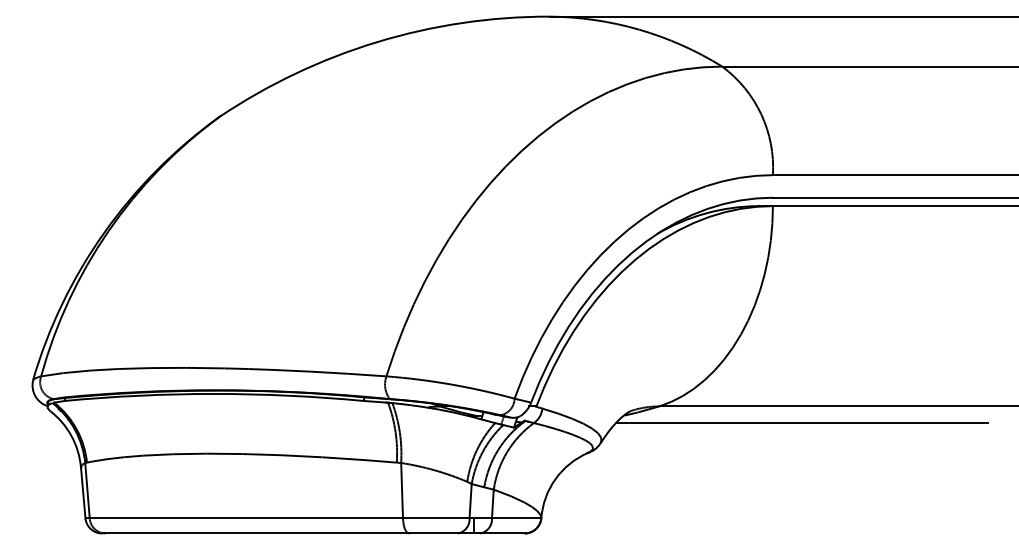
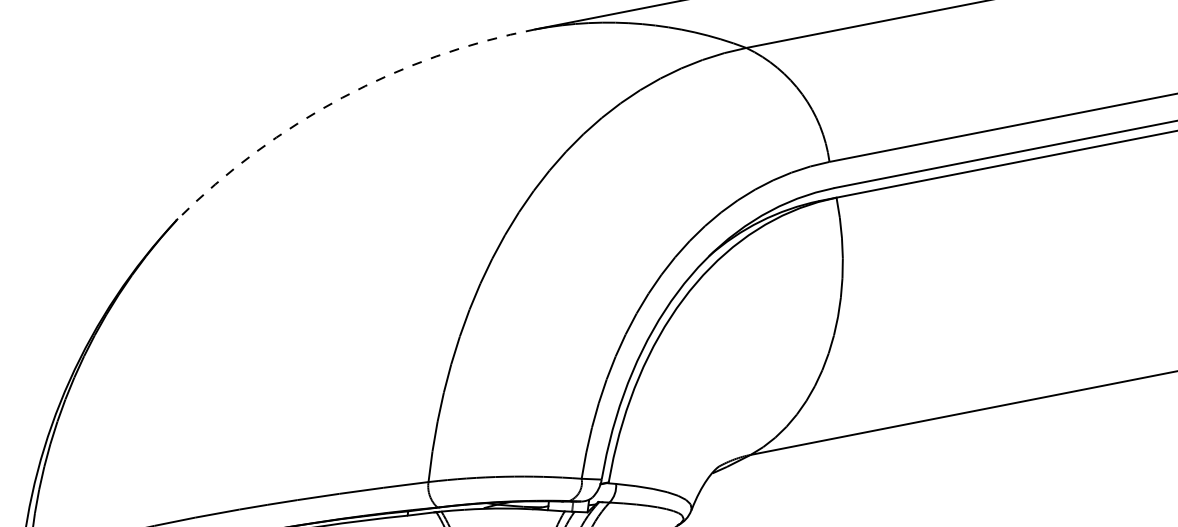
arc: (377, 42) -> (342, 98), solid -> dashed
line: (801, 423) -> (918, 442), removed

